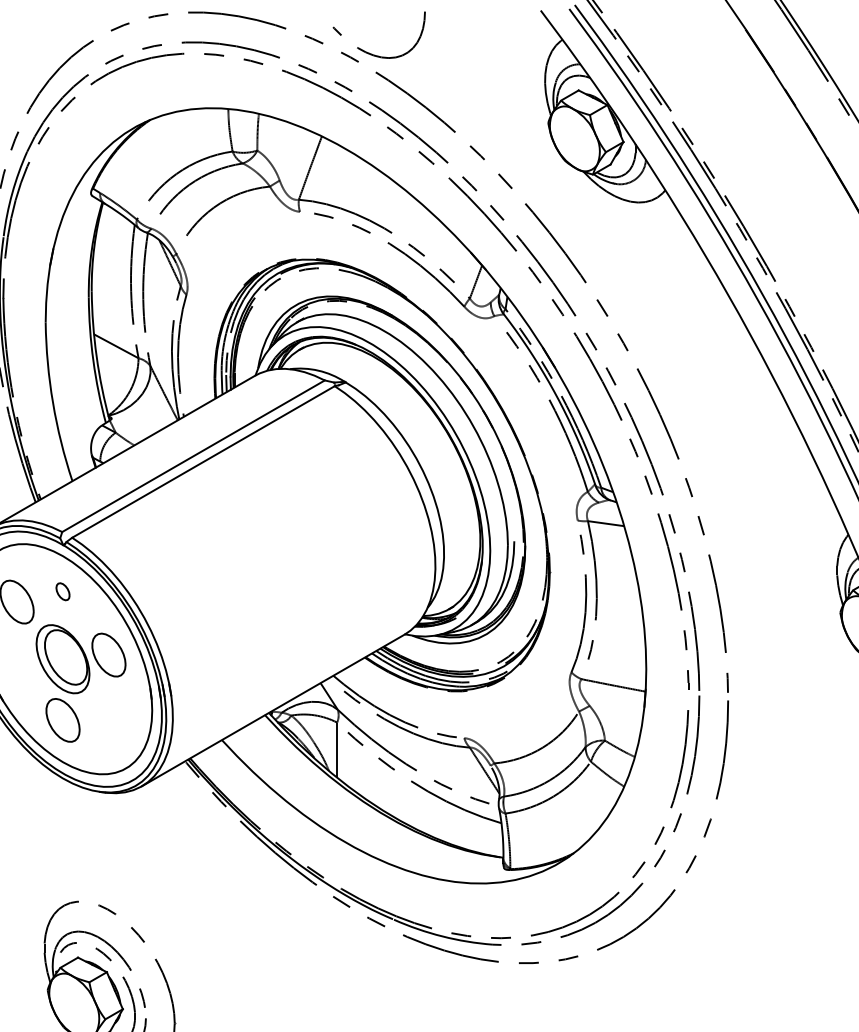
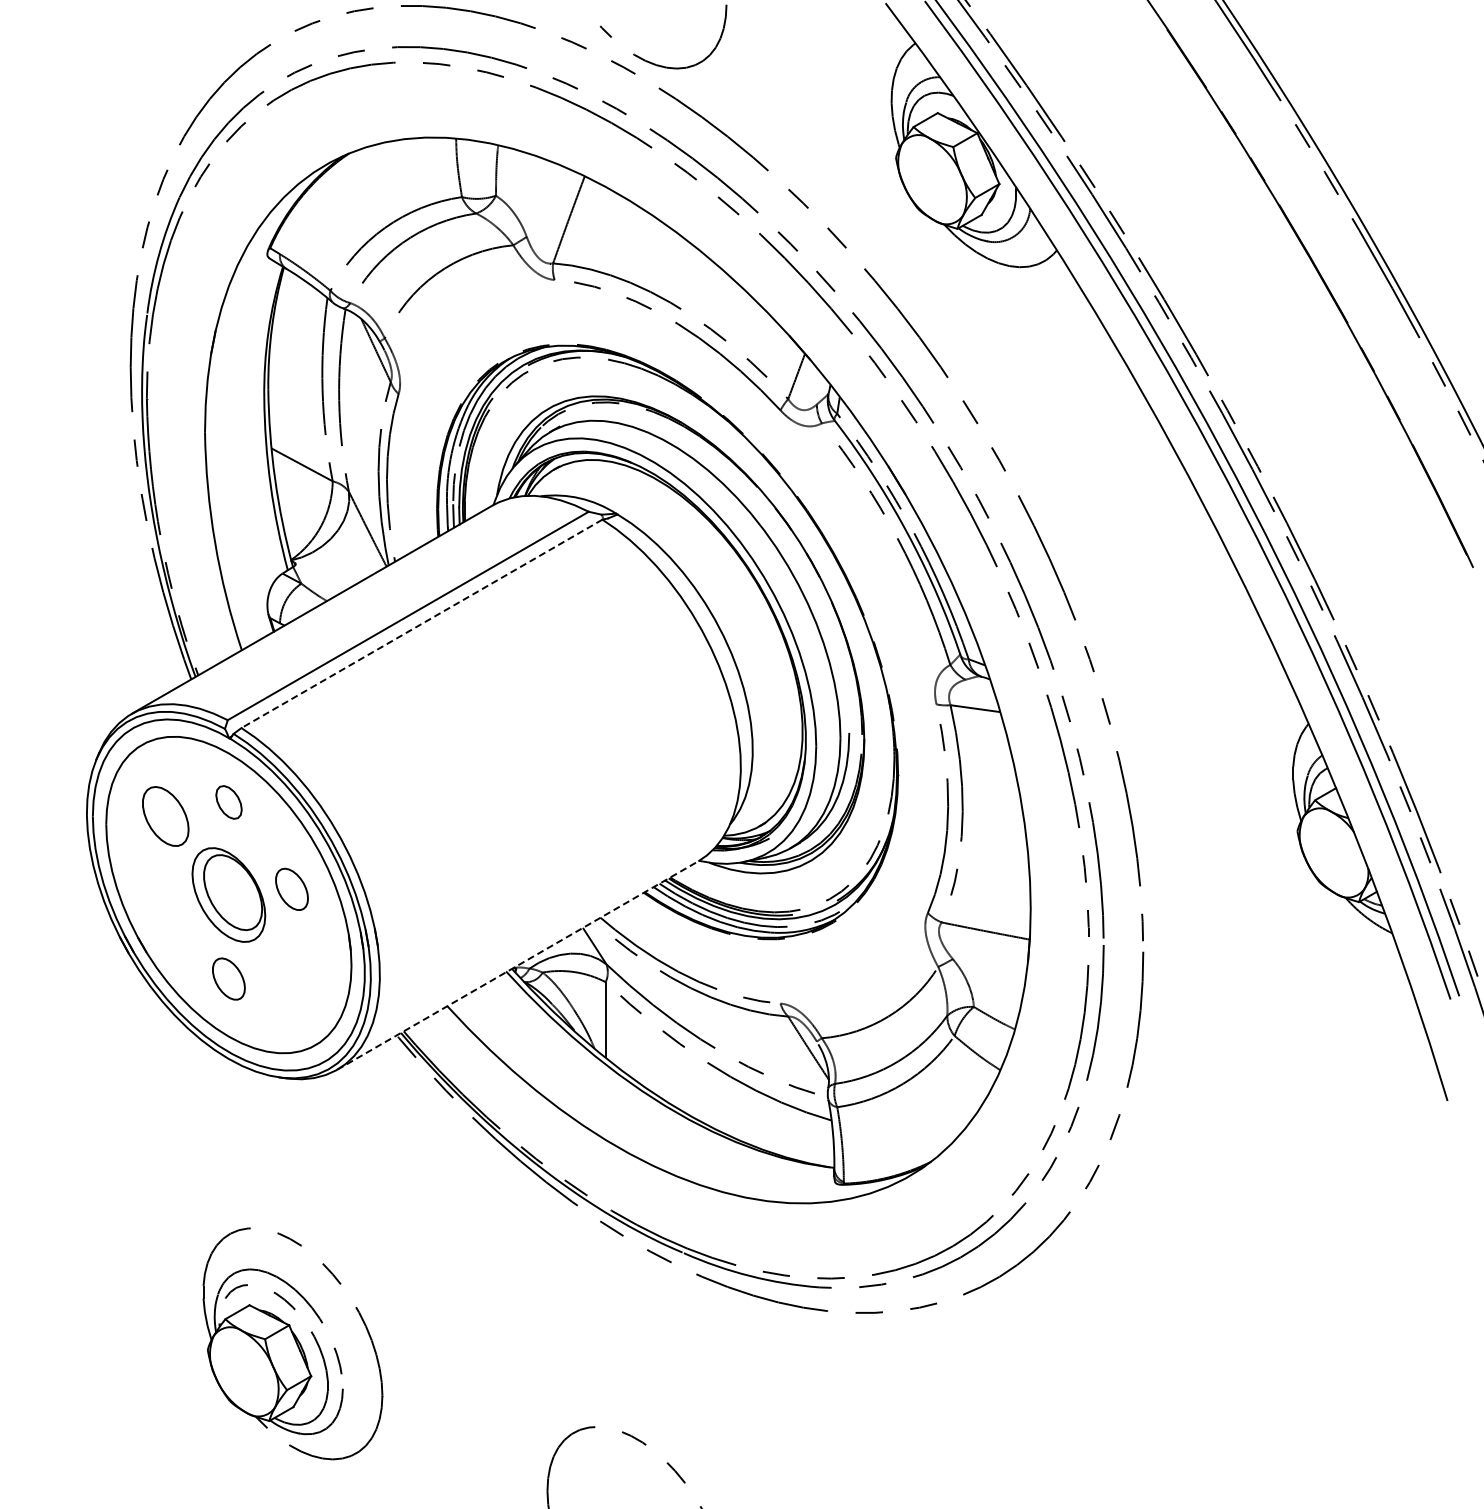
line: (203, 462) -> (421, 624), solid -> dashed
part: (62, 591) -> (228, 801), size x1.4
part: (108, 655) -> (291, 889), size x0.7
line: (273, 710) -> (518, 965), solid -> dashed
part: (62, 719) -> (228, 978), size x0.7

